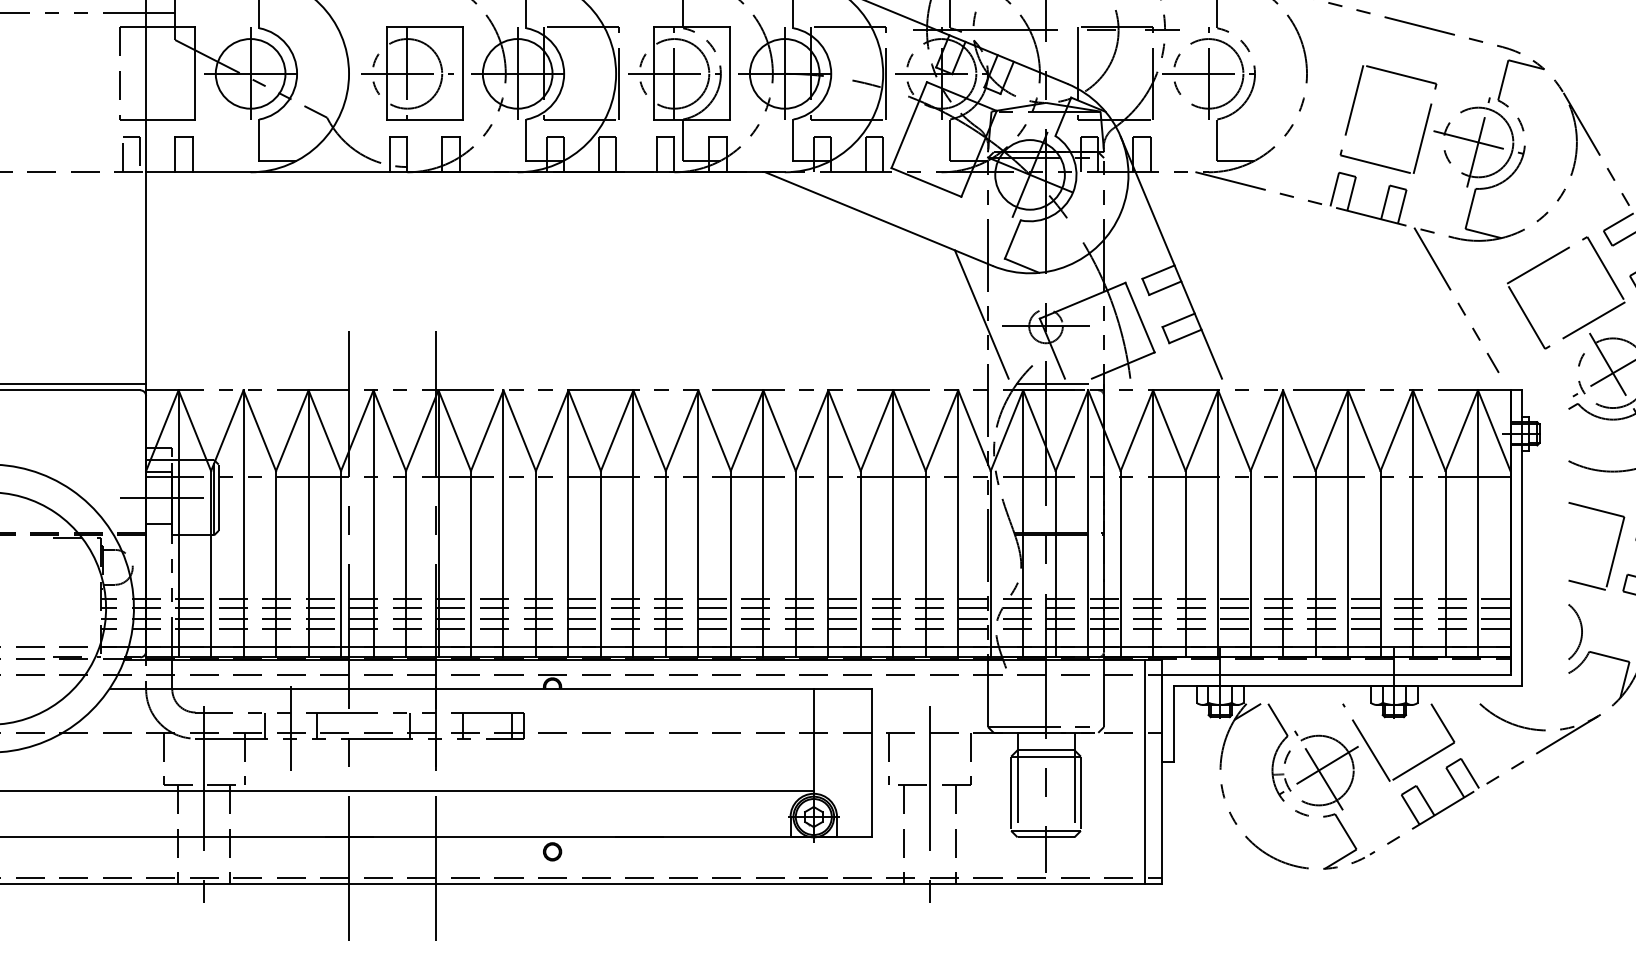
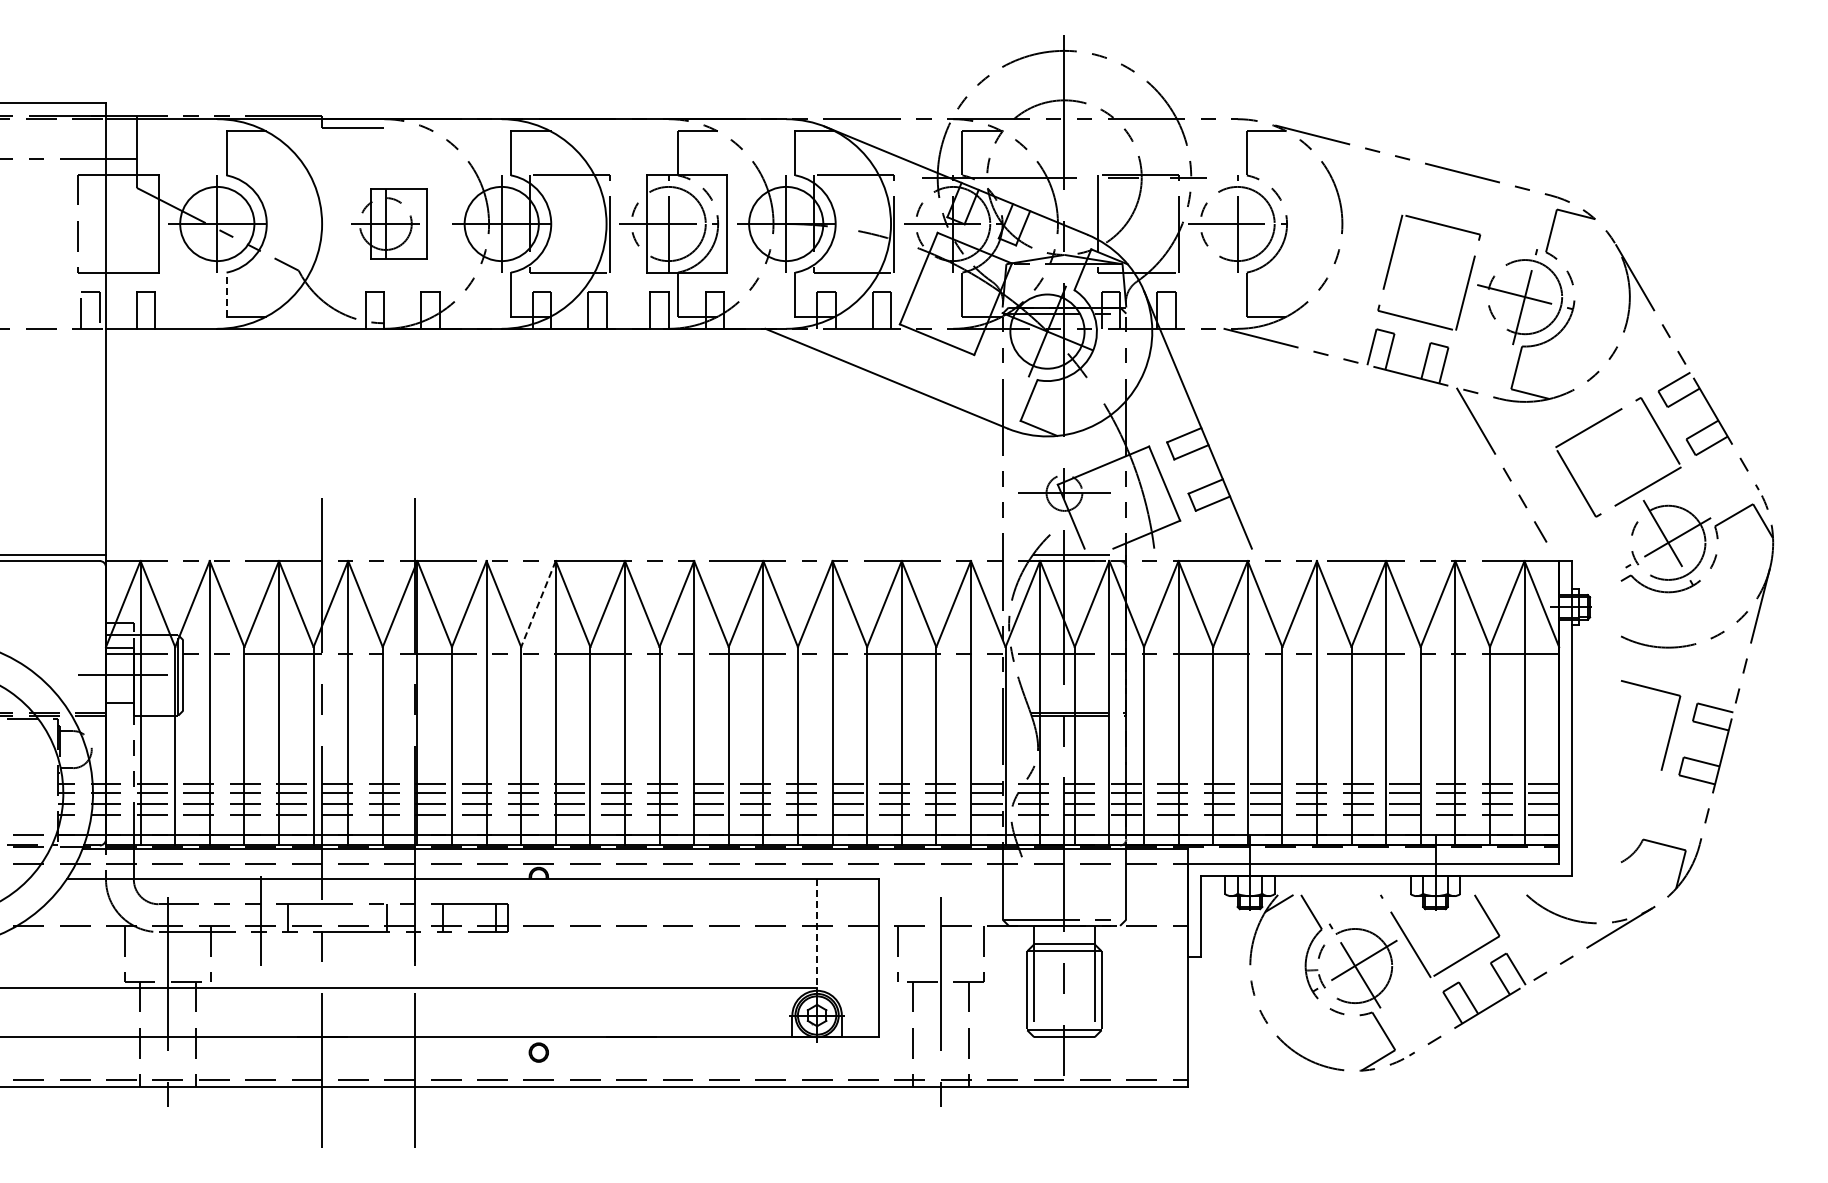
part: (412, 73) -> (389, 223), size x0.7
line: (259, 140) -> (226, 294), solid -> dashed
line: (981, 314) -> (995, 480), removed
line: (552, 431) -> (538, 604), solid -> dashed
line: (1586, 585) -> (1640, 768), removed
arc: (1581, 632) -> (1634, 818), removed
line: (264, 725) -> (232, 918), removed
line: (814, 740) -> (817, 933), solid -> dashed
line: (1144, 771) -> (1169, 967), removed

